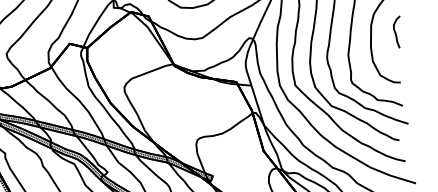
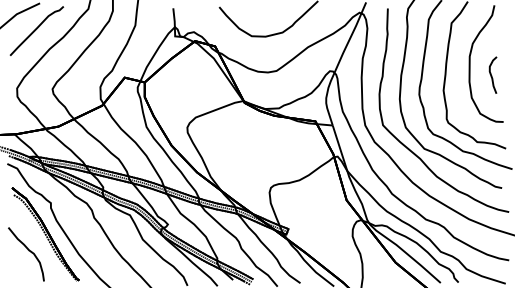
curve: (395, 31) -> (491, 74), moved

